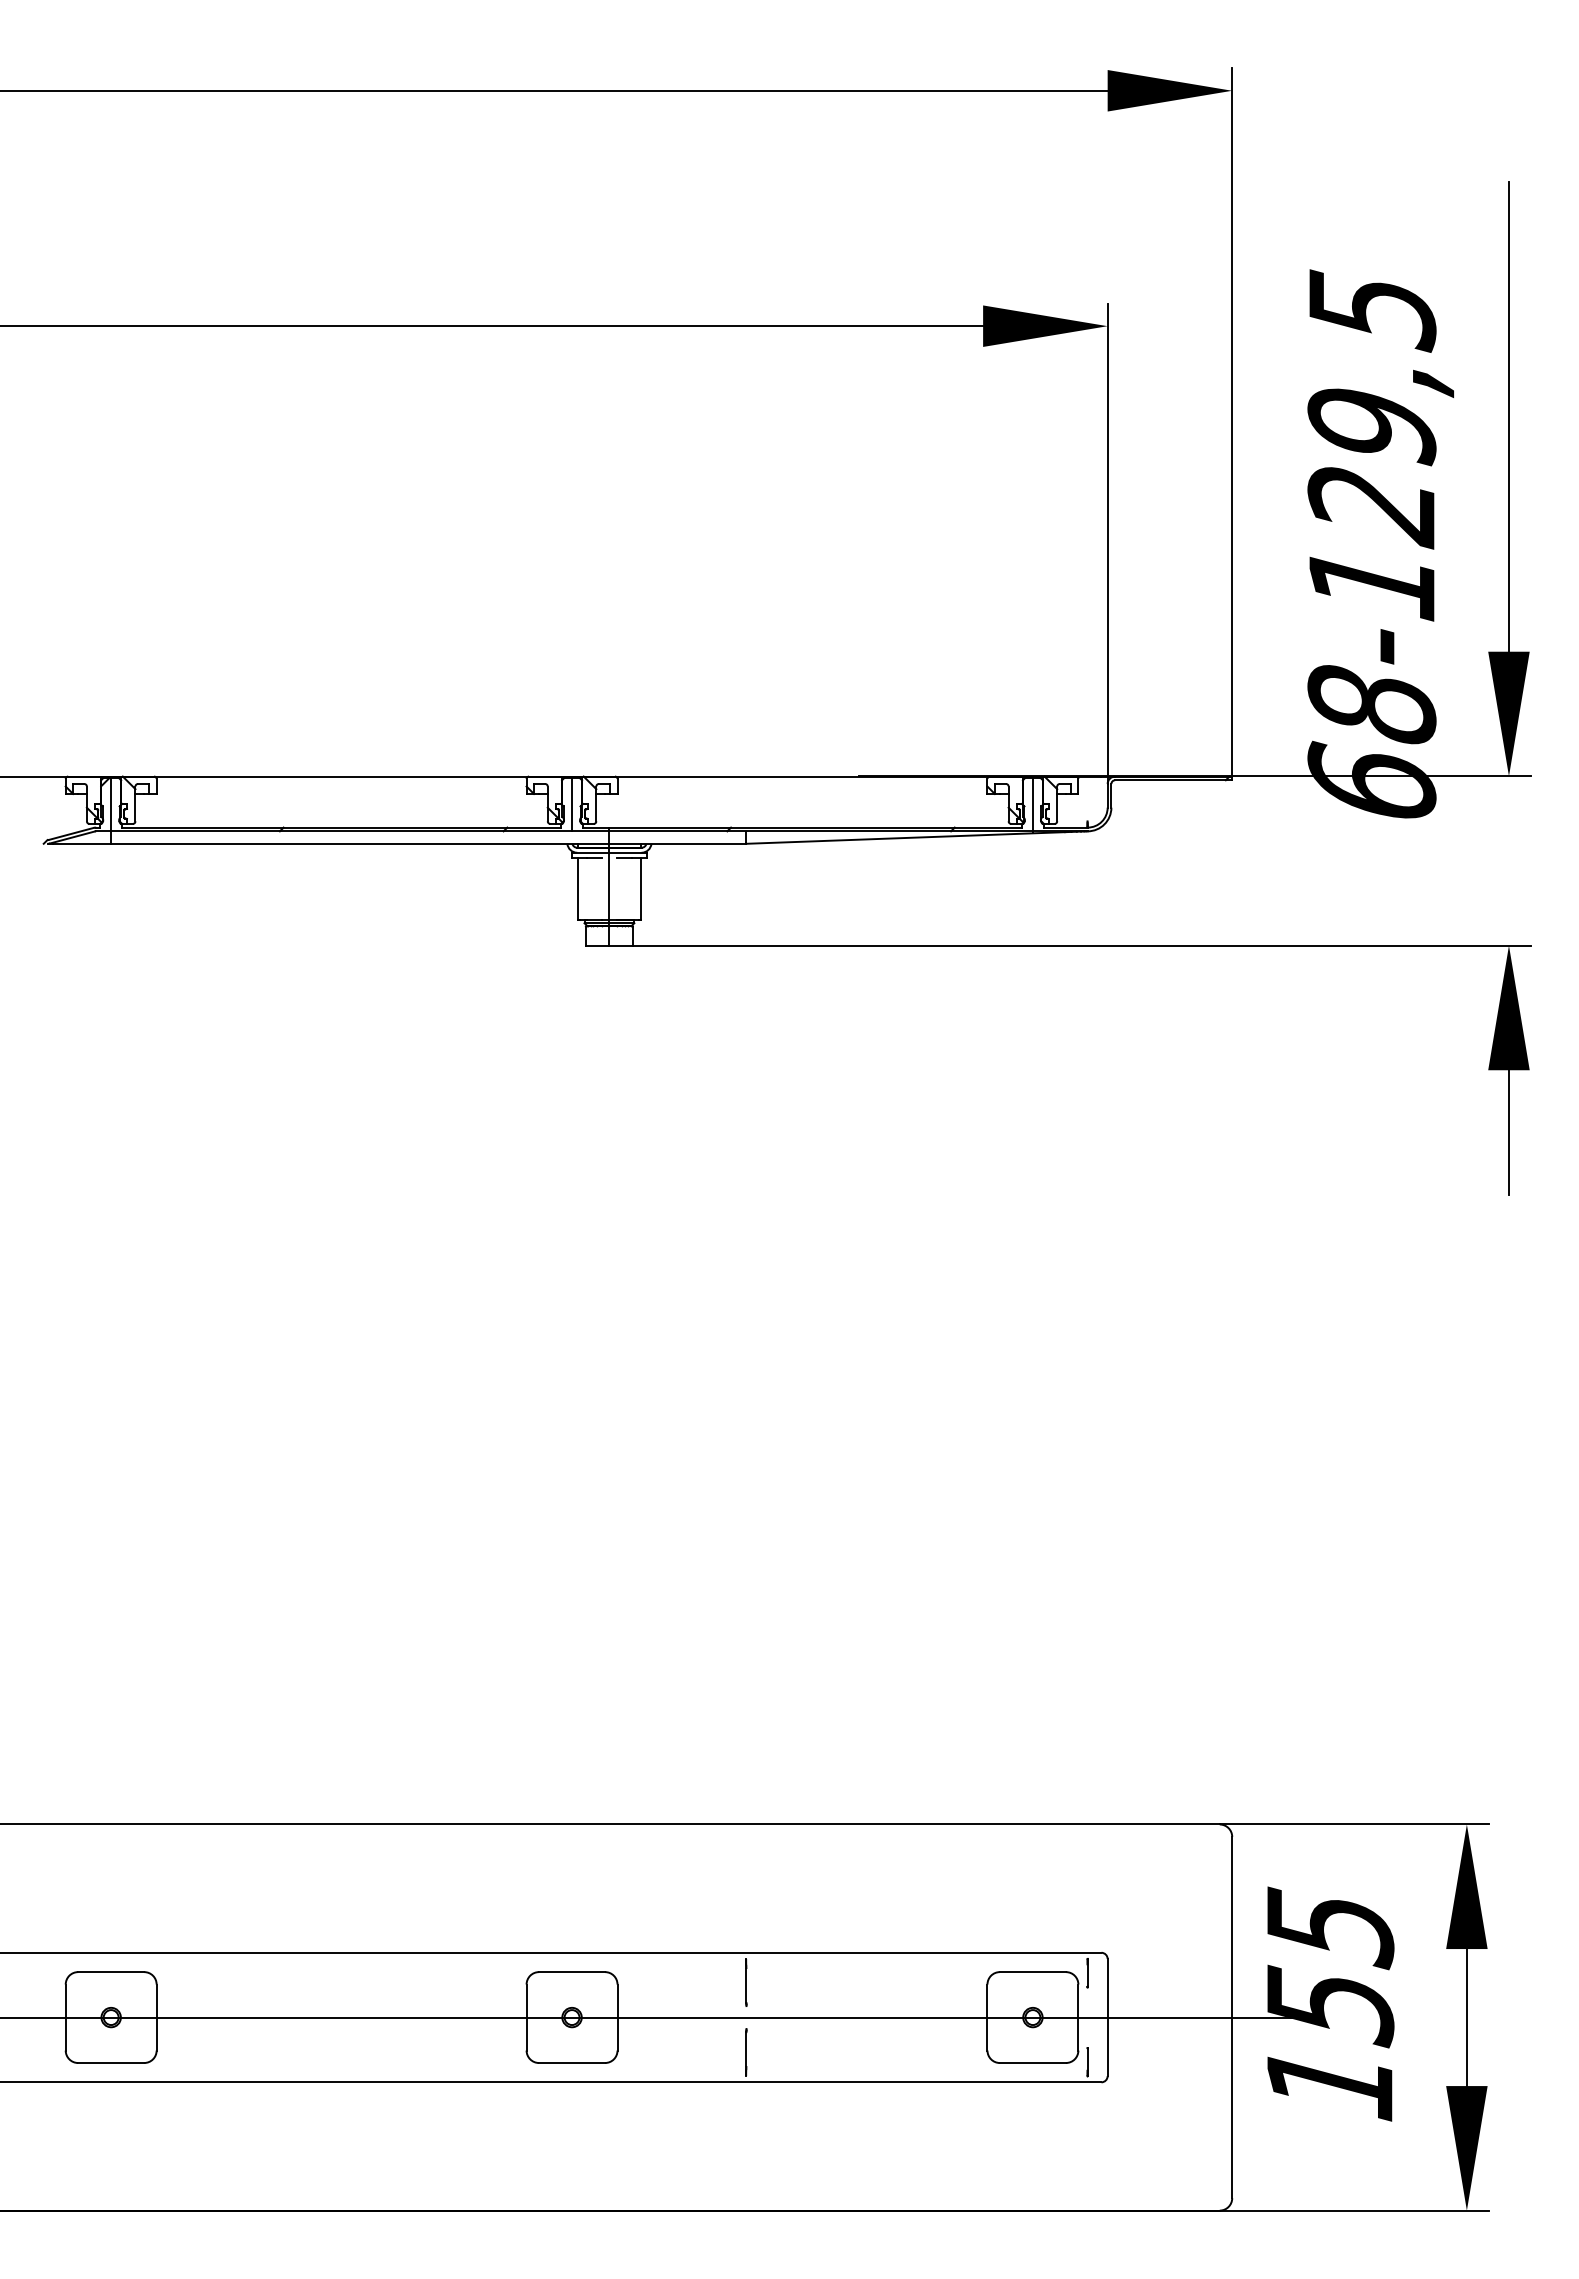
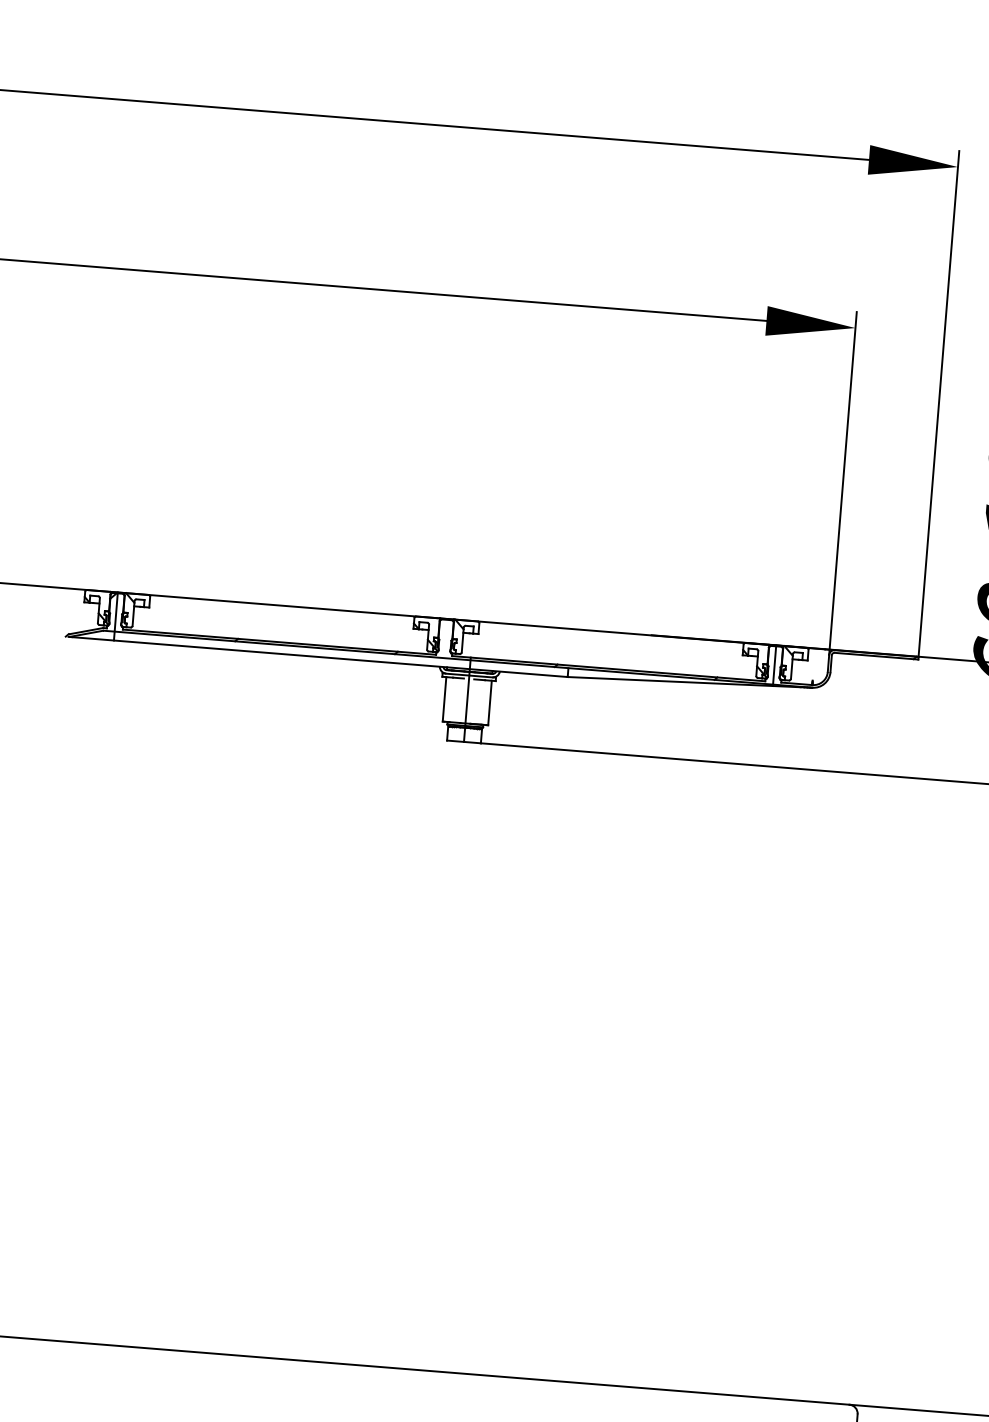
line: (572, 803) -> (445, 638), removed

